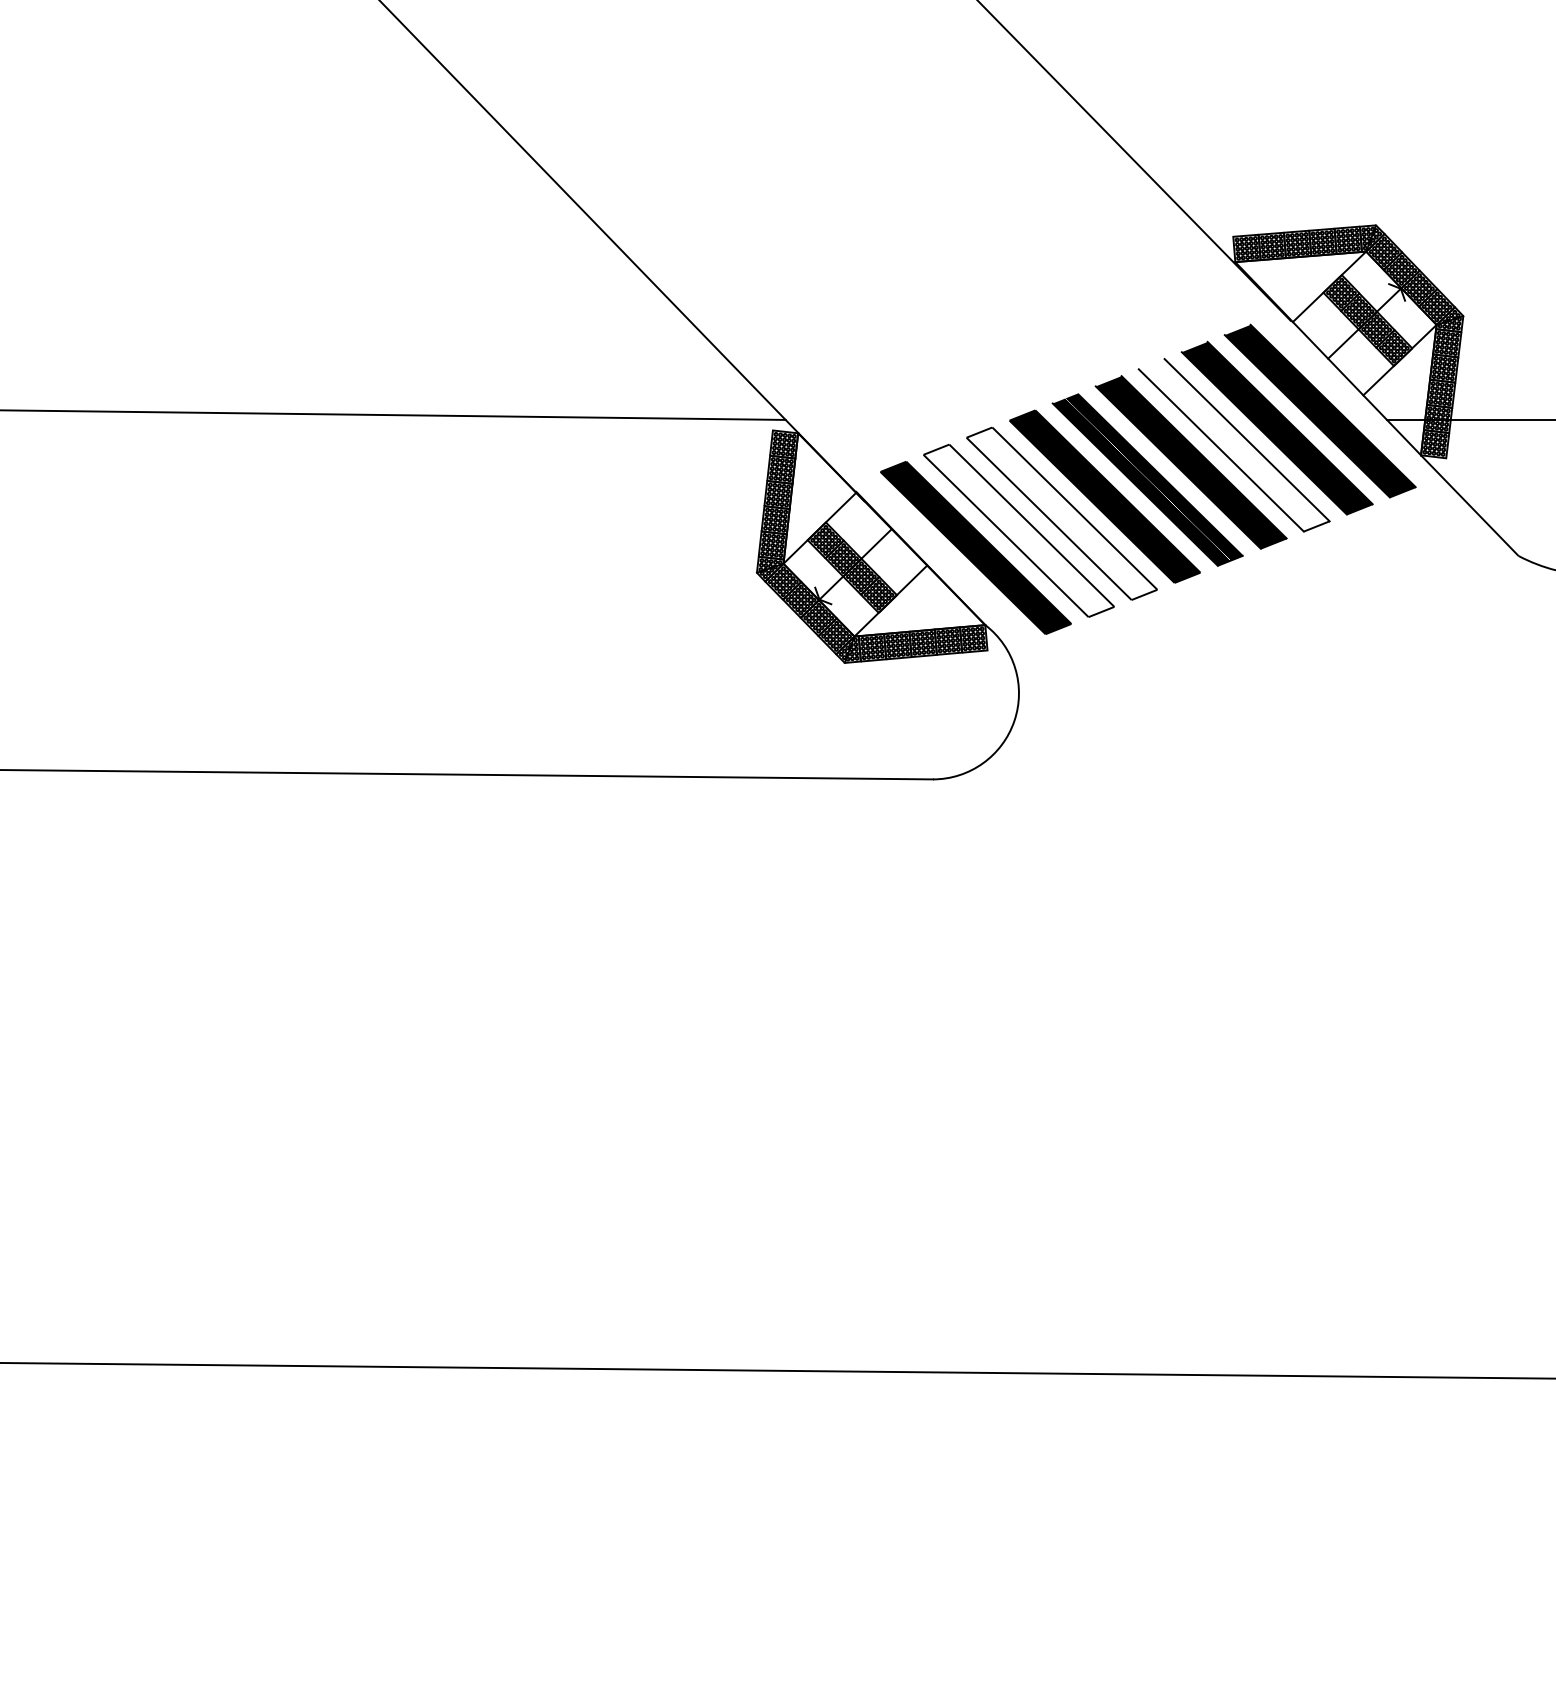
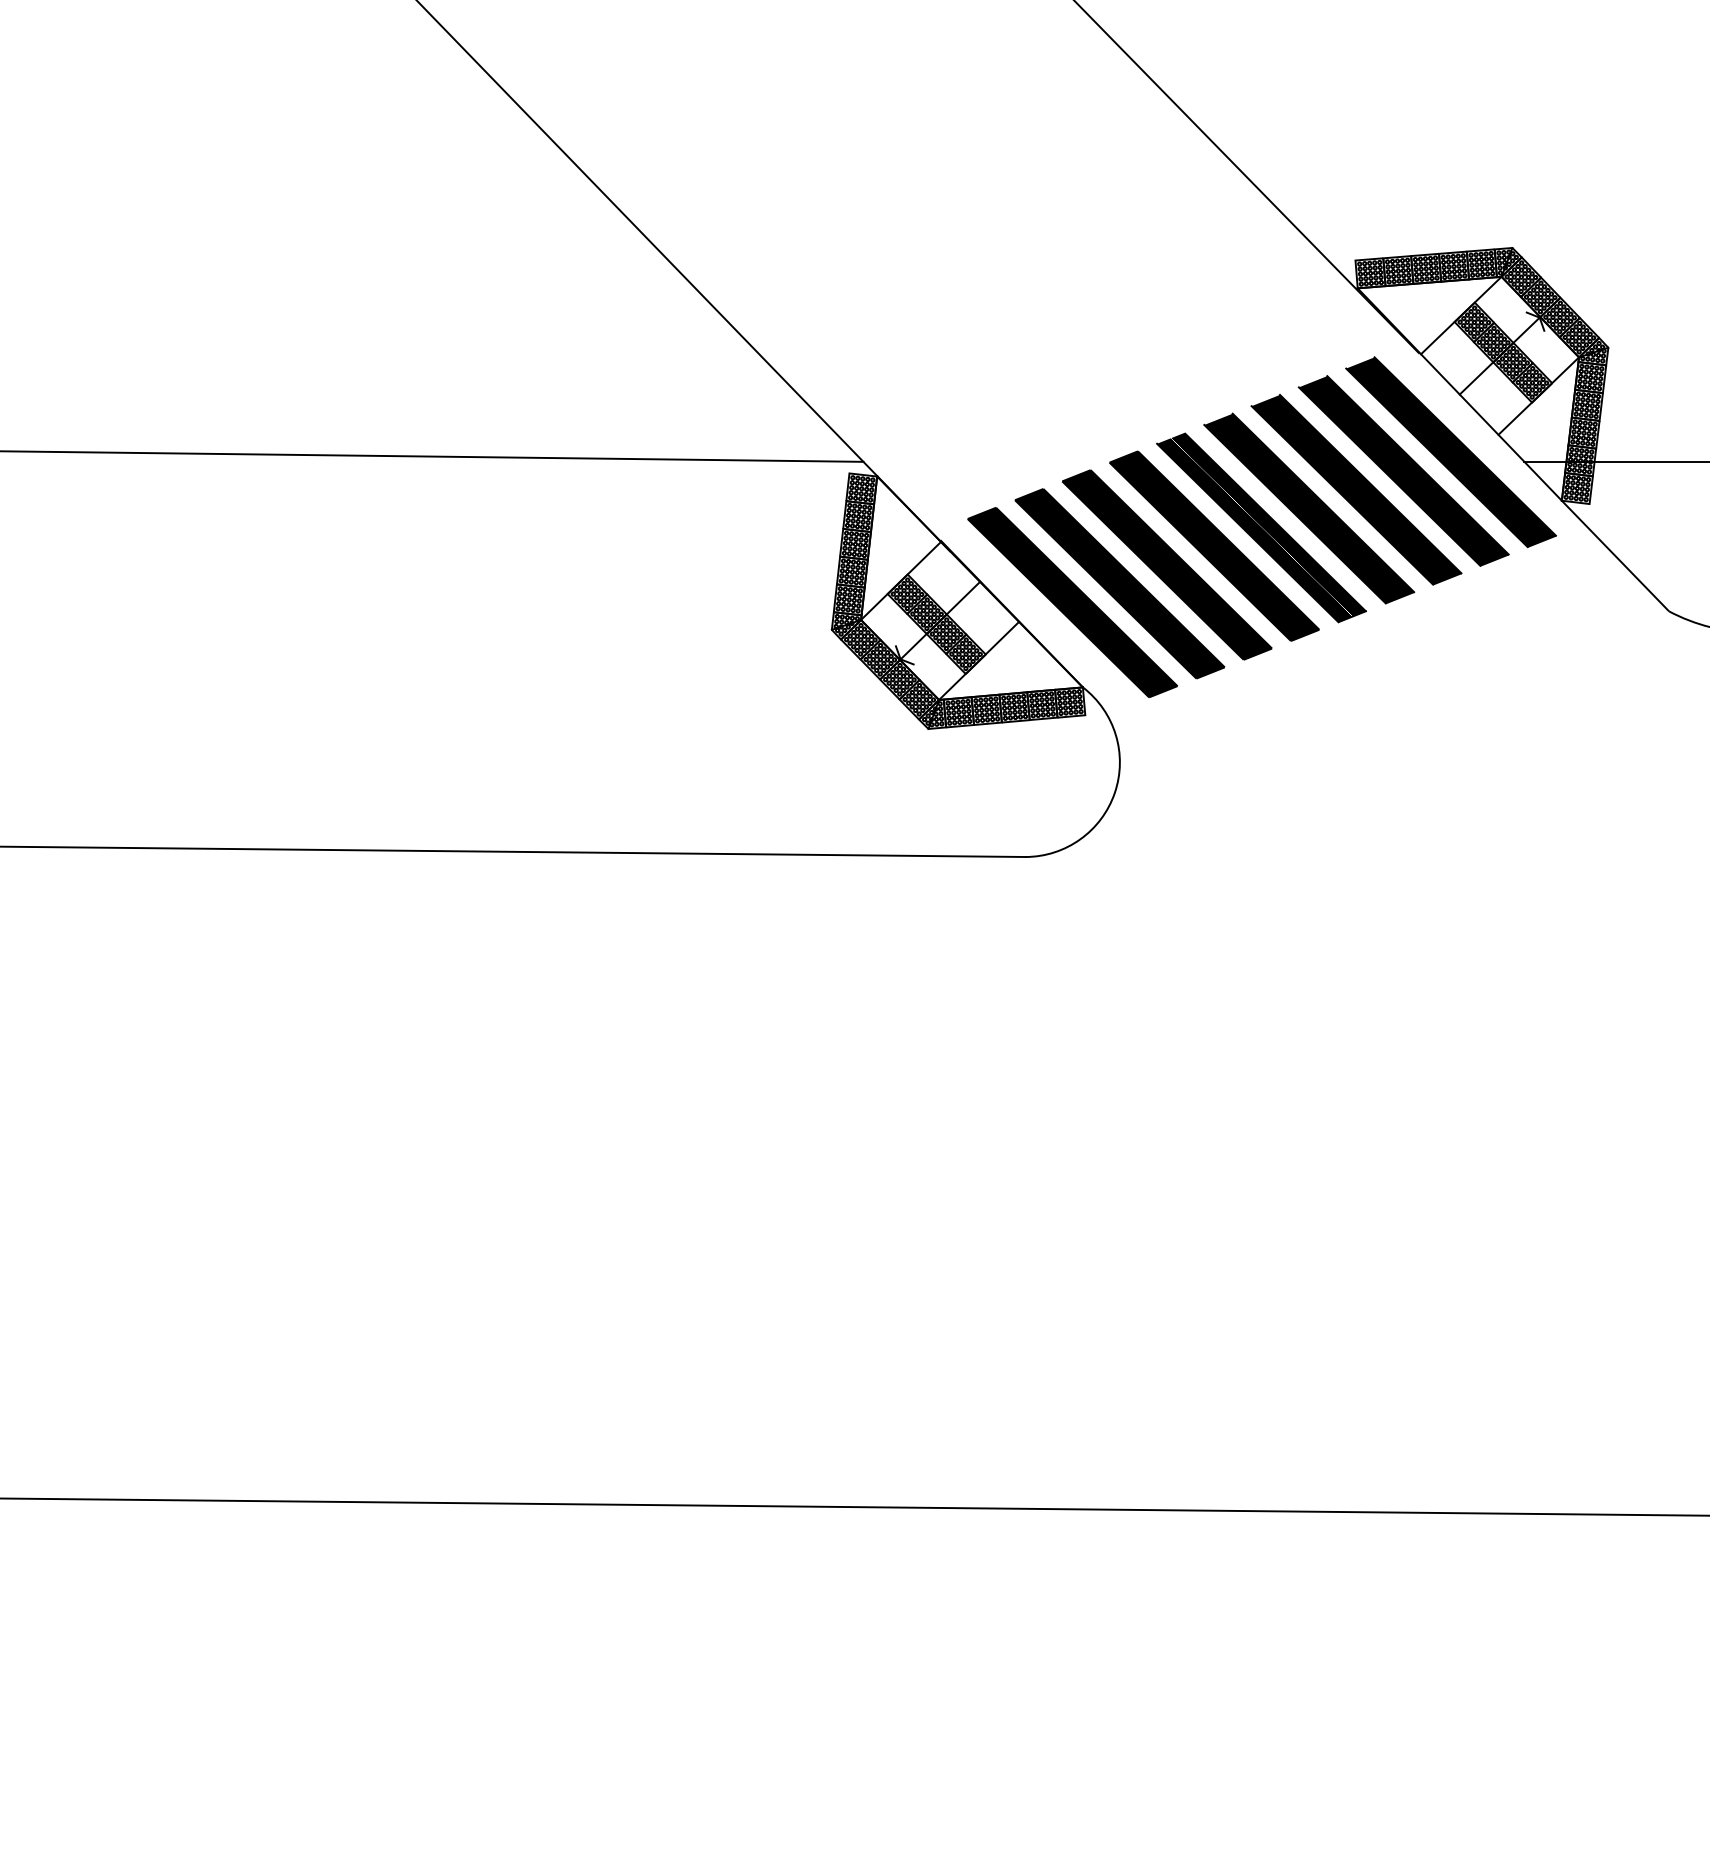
fill: (1234, 445) -> (1356, 489), added
fill: (1062, 513) -> (1167, 564), added
fill: (1018, 530) -> (1119, 583), added

